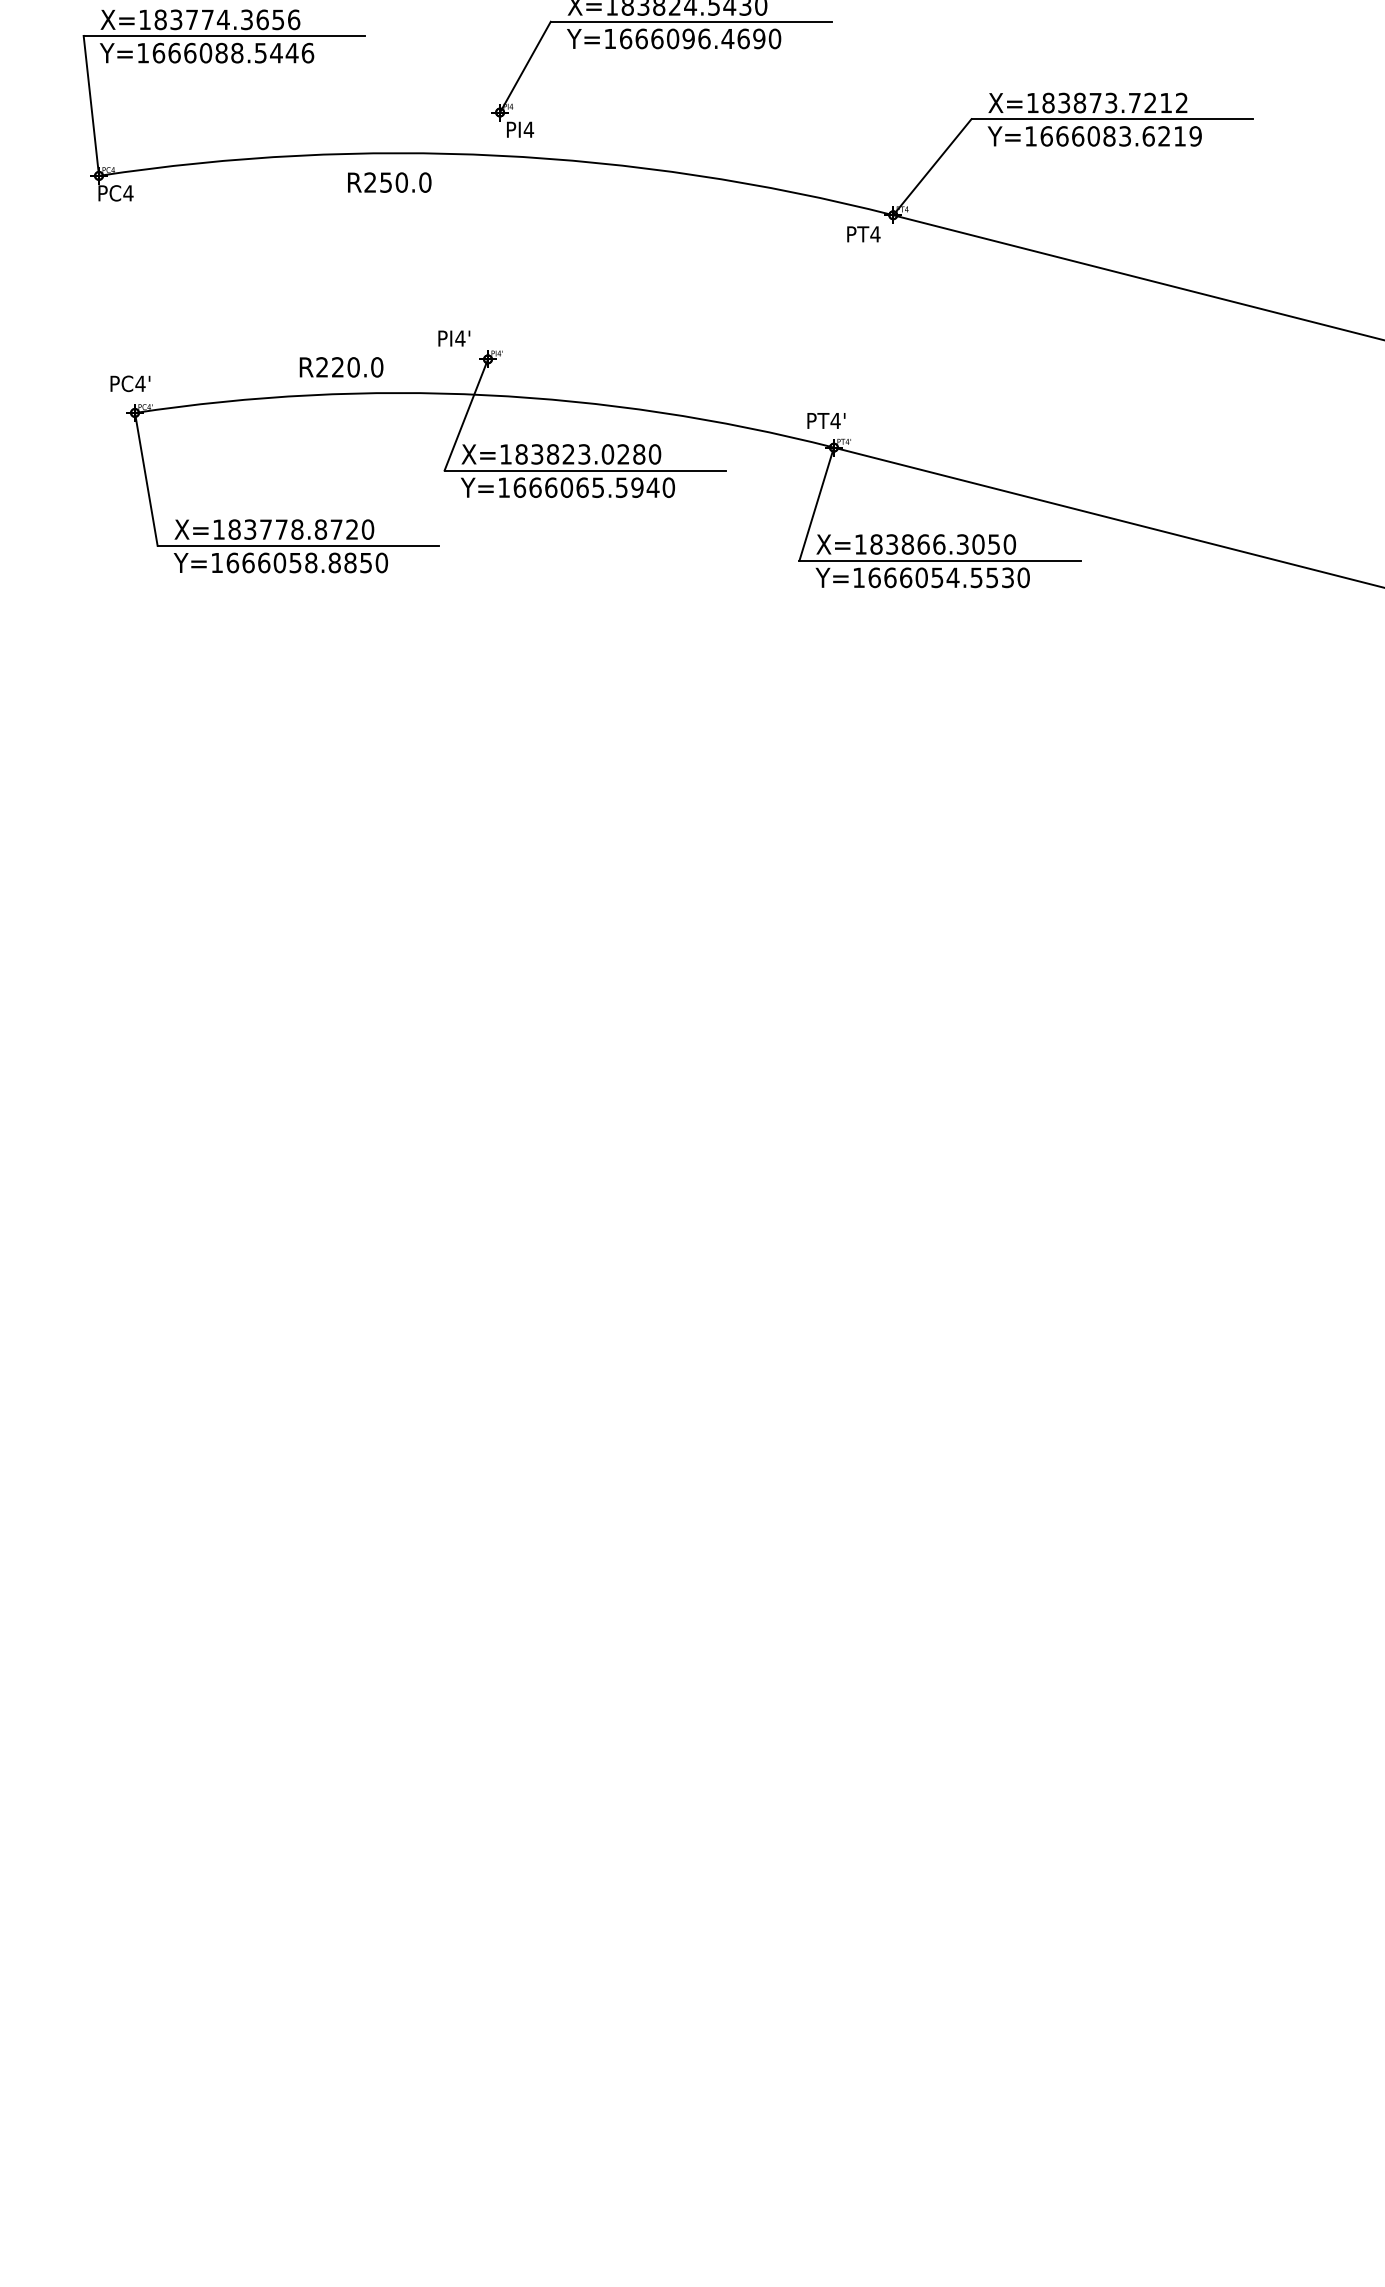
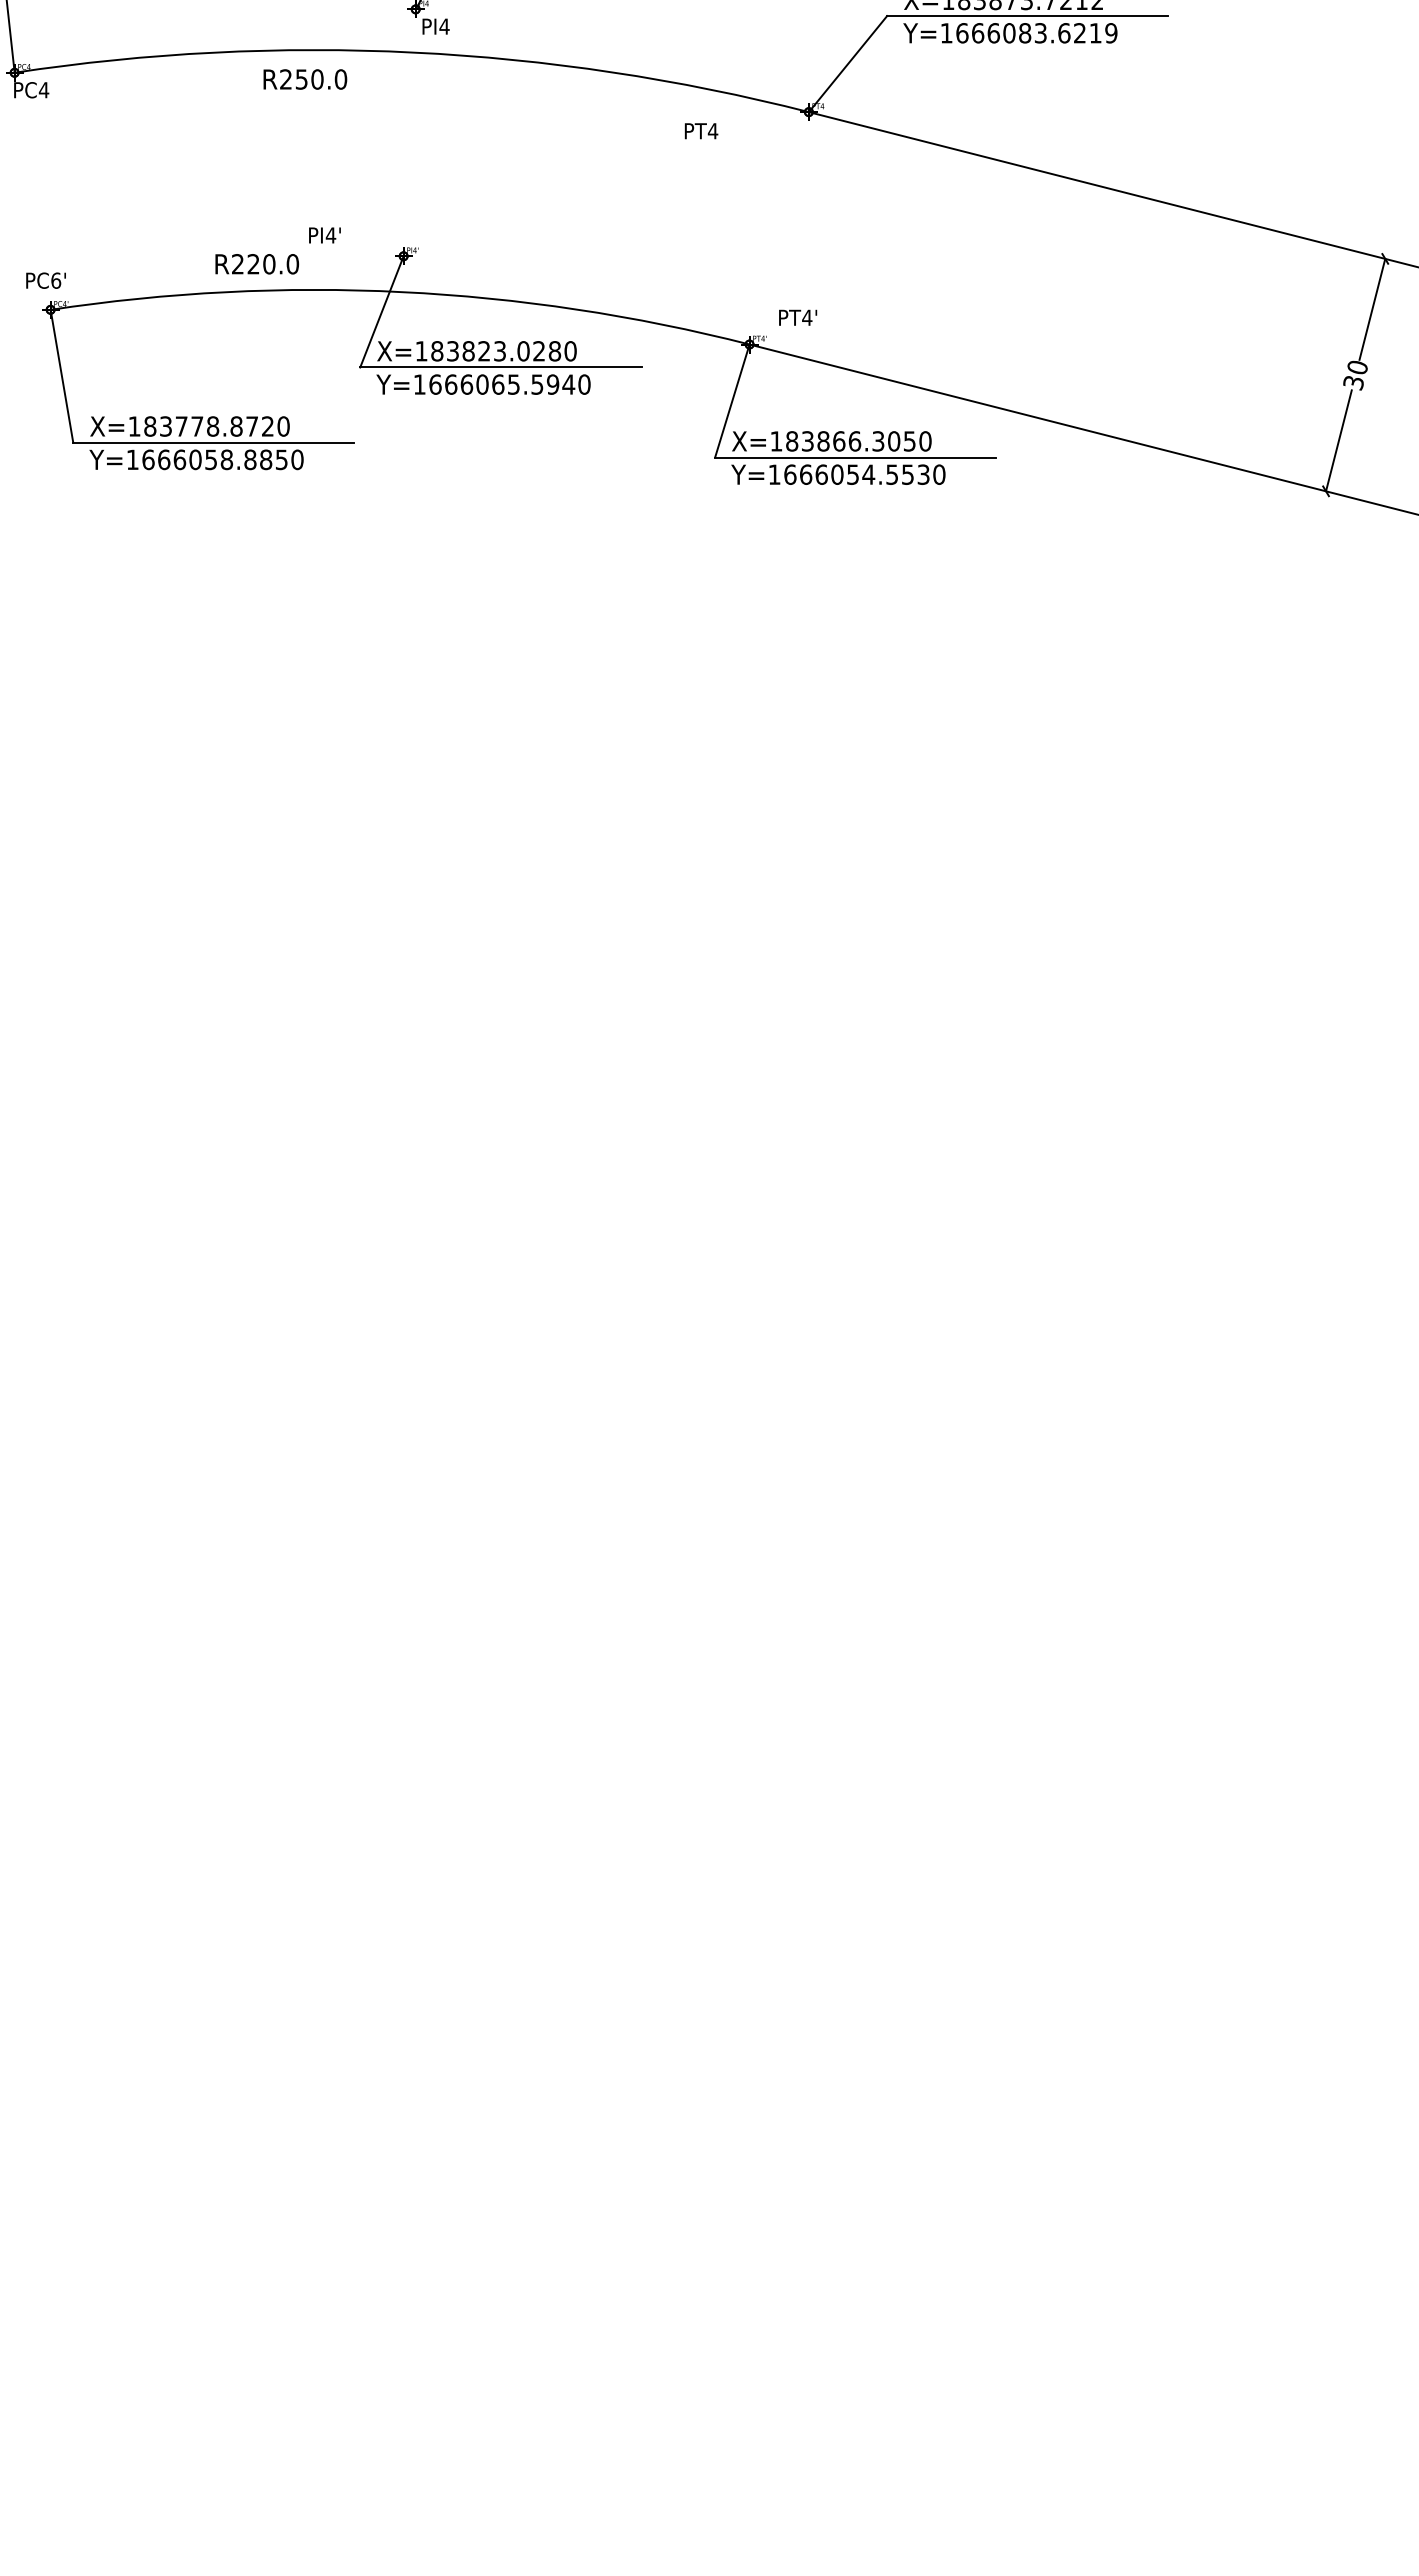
text: (863, 234) -> (701, 131), moved
text: (453, 338) -> (324, 235), moved
text: (140, 383) -> (56, 280), PC4' -> PC6'
text: (826, 420) -> (798, 317), moved

